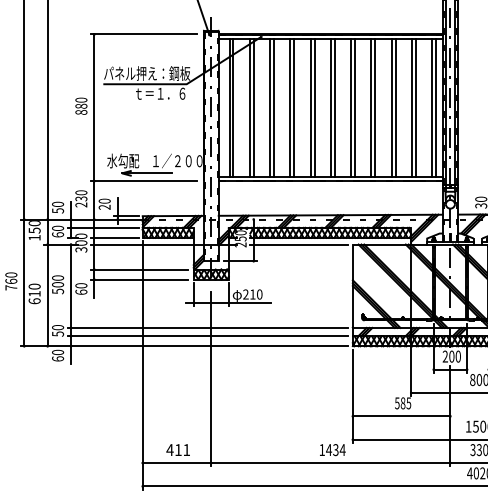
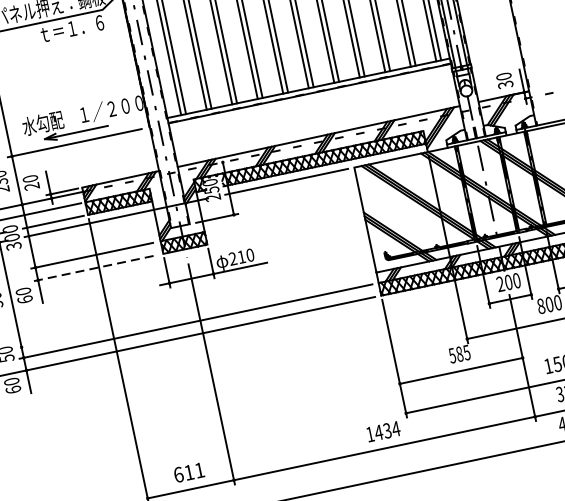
line: (139, 279) -> (94, 268), solid -> dashed
line: (207, 327) -> (193, 310), removed
text: (169, 450) -> (178, 475), 411 -> 611

